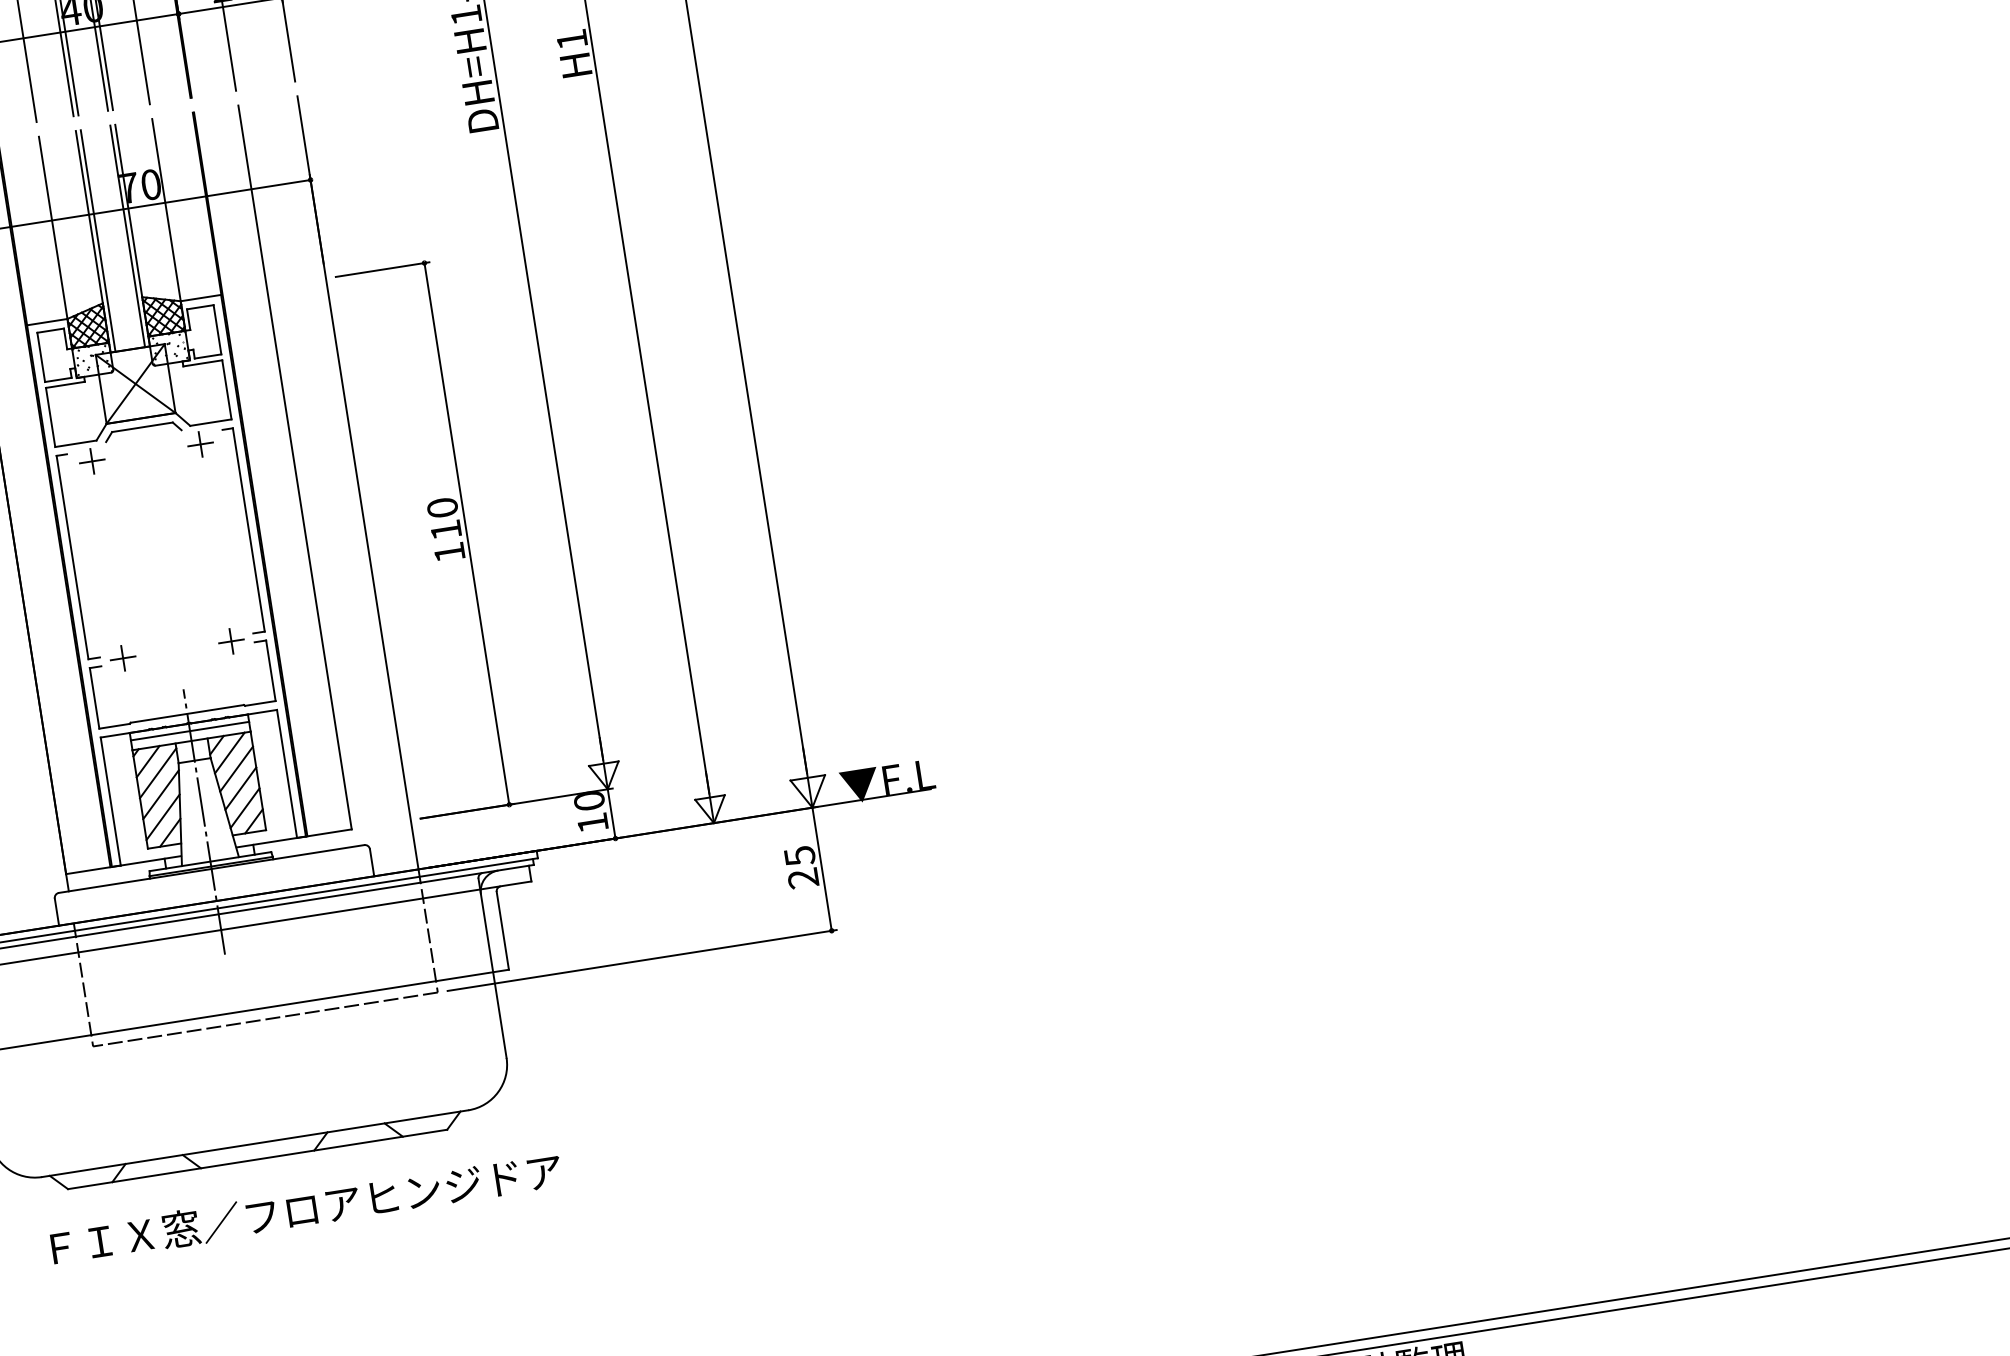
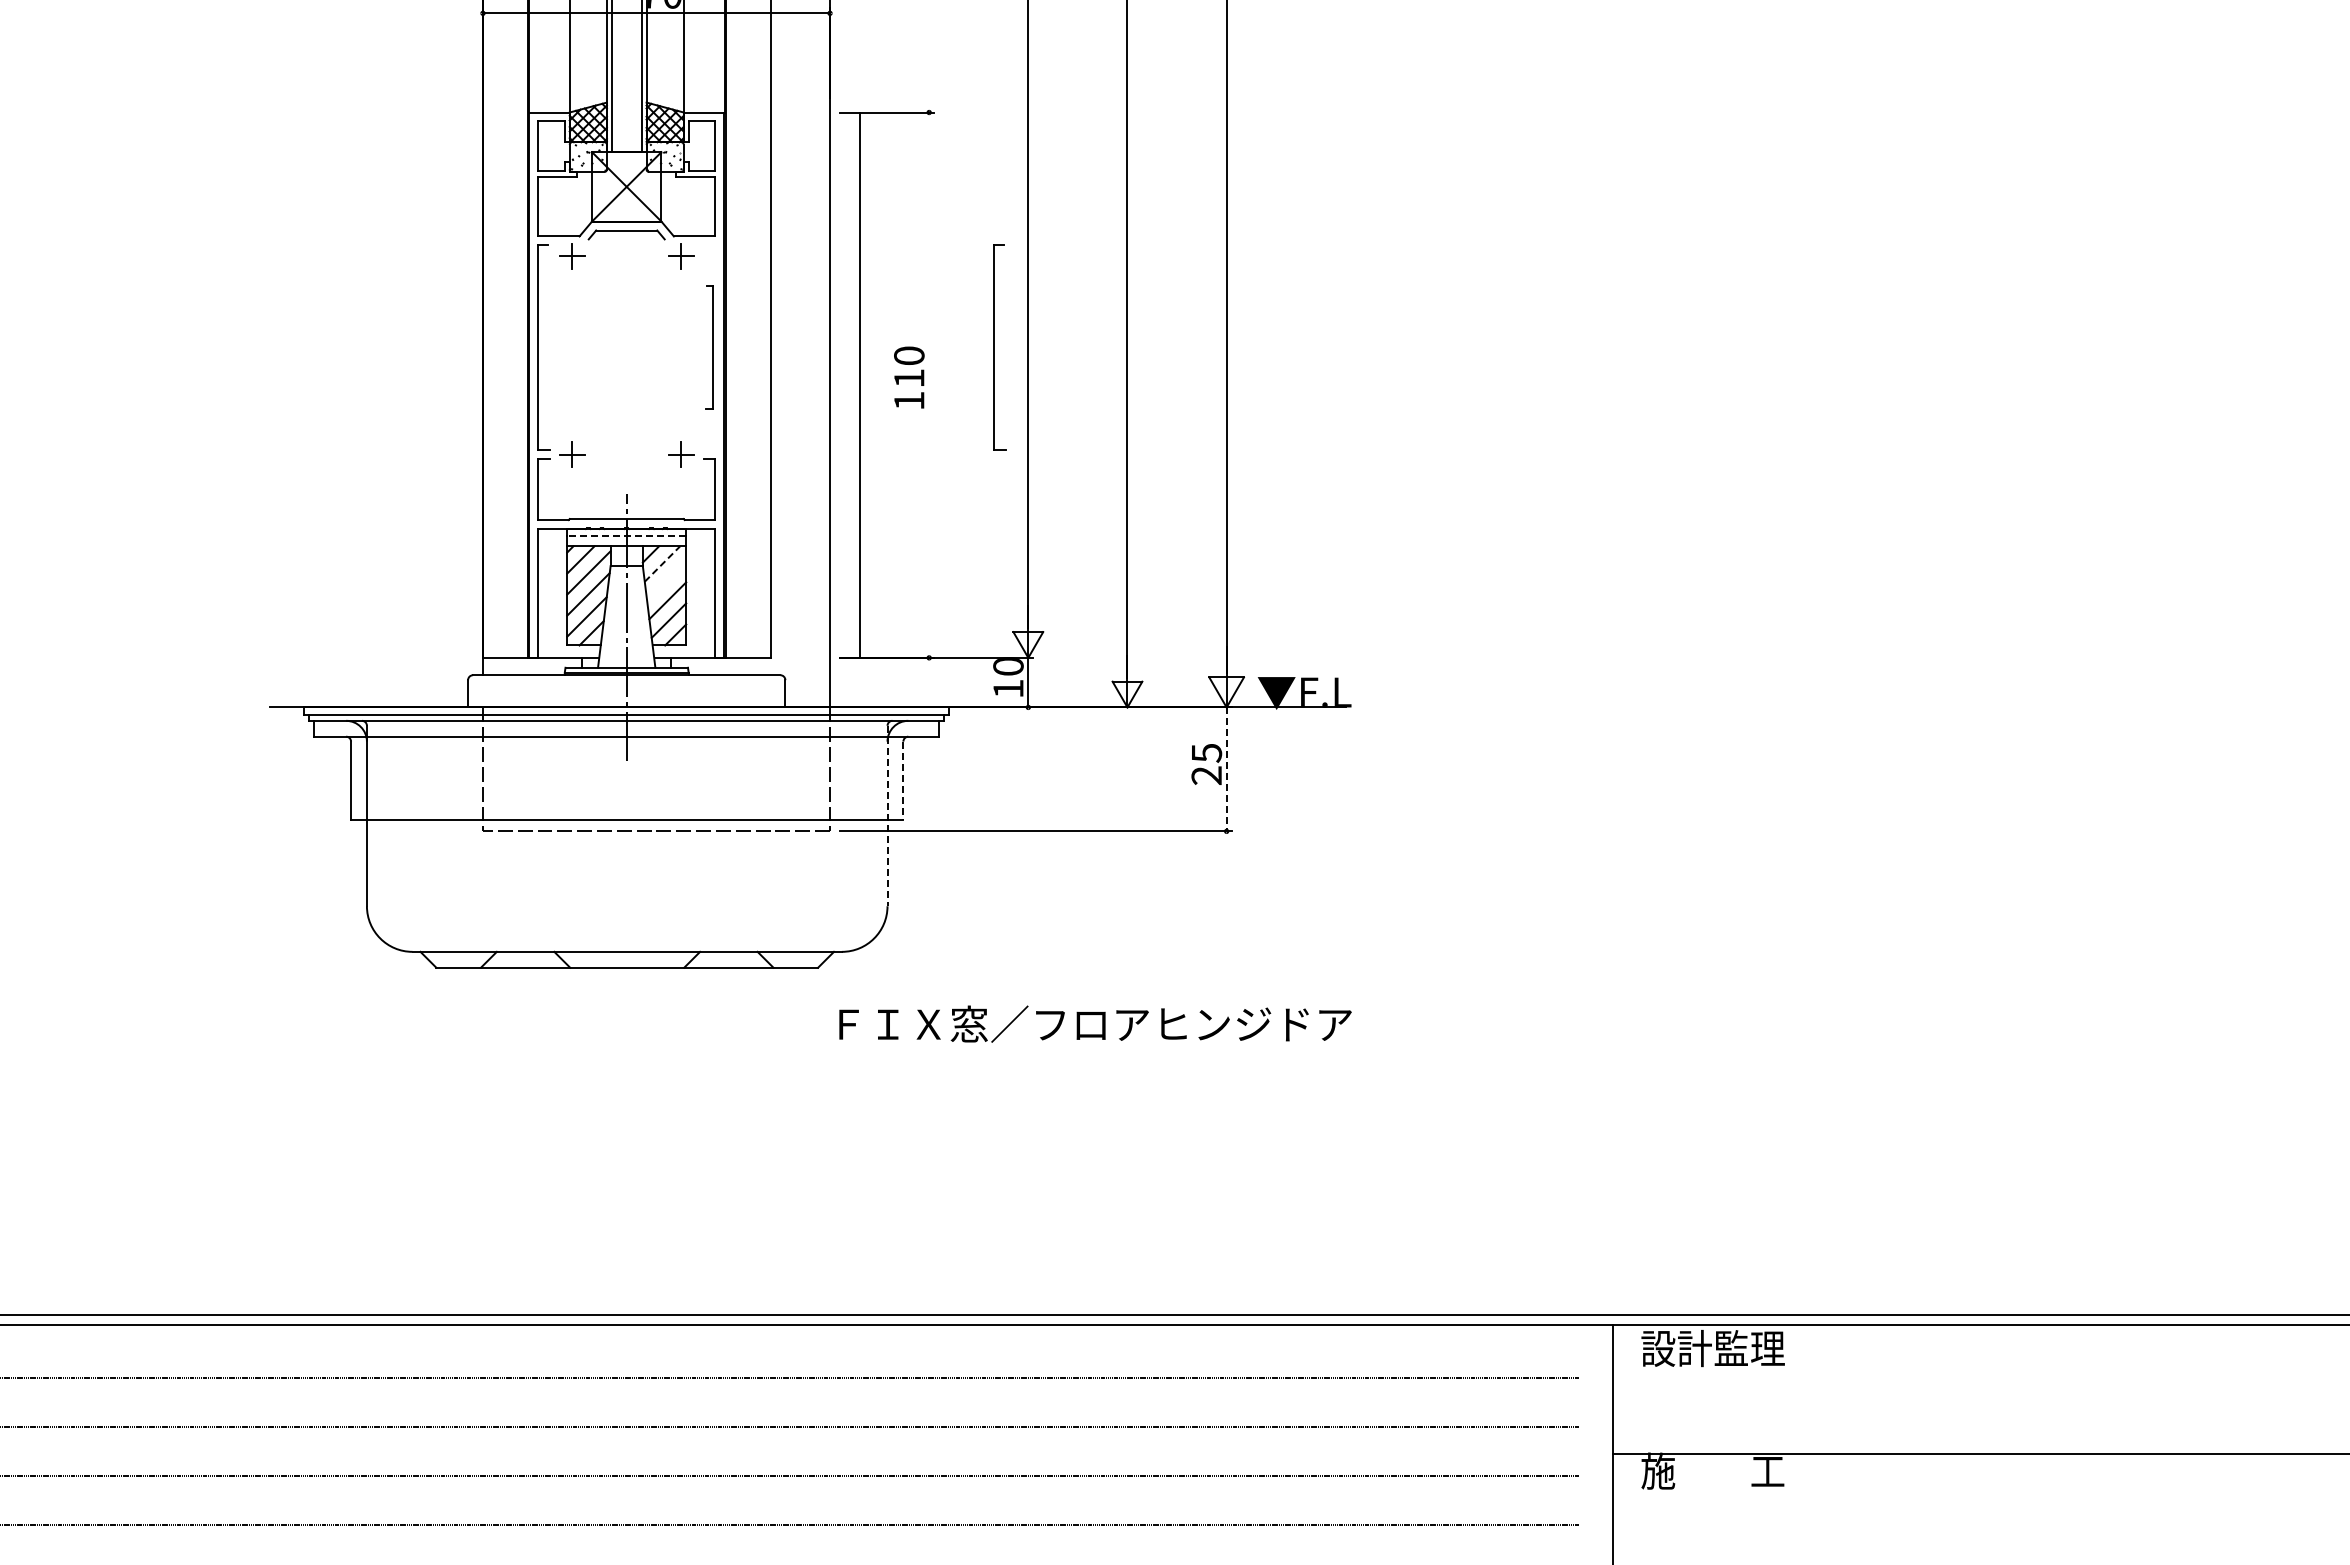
part: (530, 485) -> (999, 347), added
part: (242, 530) -> (709, 347), size x0.6
line: (467, 533) -> (860, 384), moved
line: (189, 731) -> (626, 536), solid -> dashed
line: (229, 752) -> (662, 563), solid -> dashed
line: (236, 768) -> (666, 580), removed
line: (821, 869) -> (1226, 769), solid -> dashed
line: (503, 931) -> (903, 781), solid -> dashed
line: (492, 968) -> (887, 816), solid -> dashed
text: (306, 1208) -> (1095, 1023), moved

